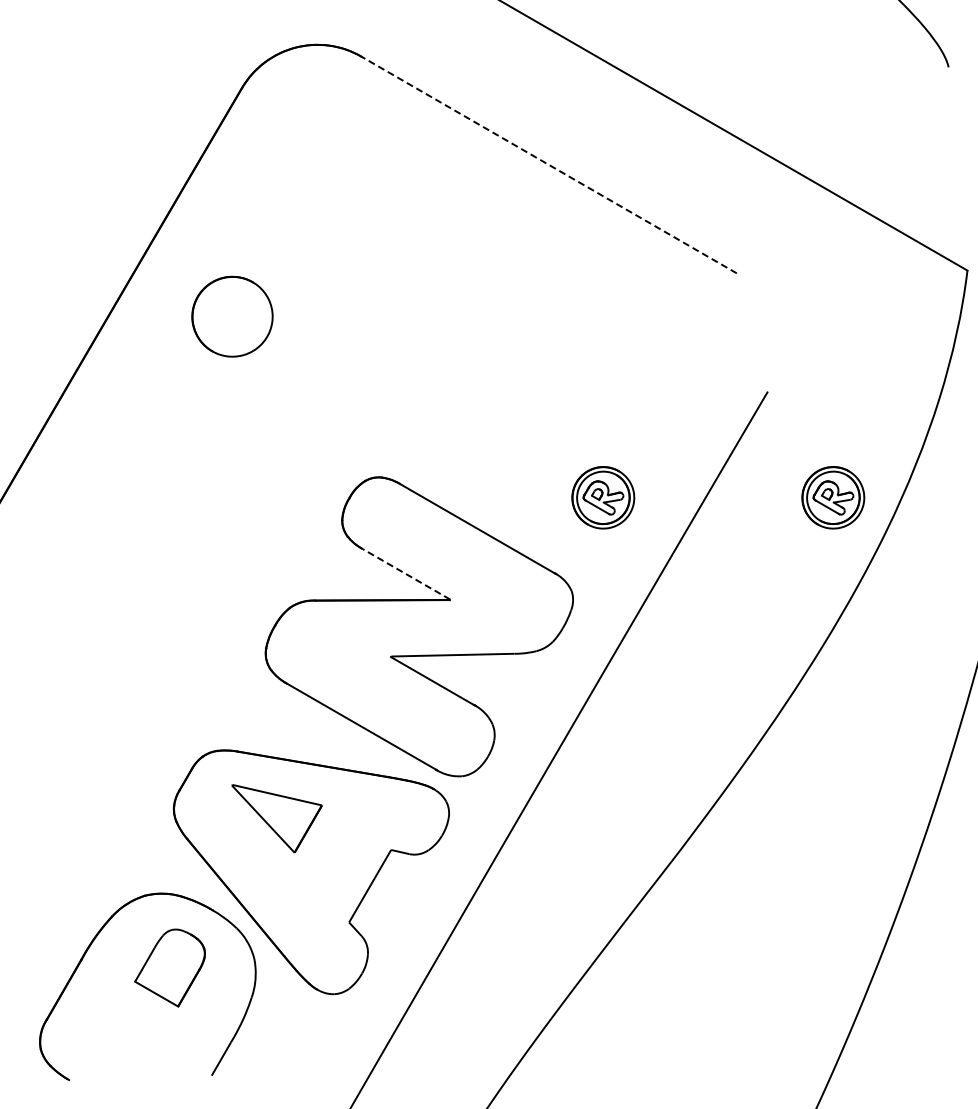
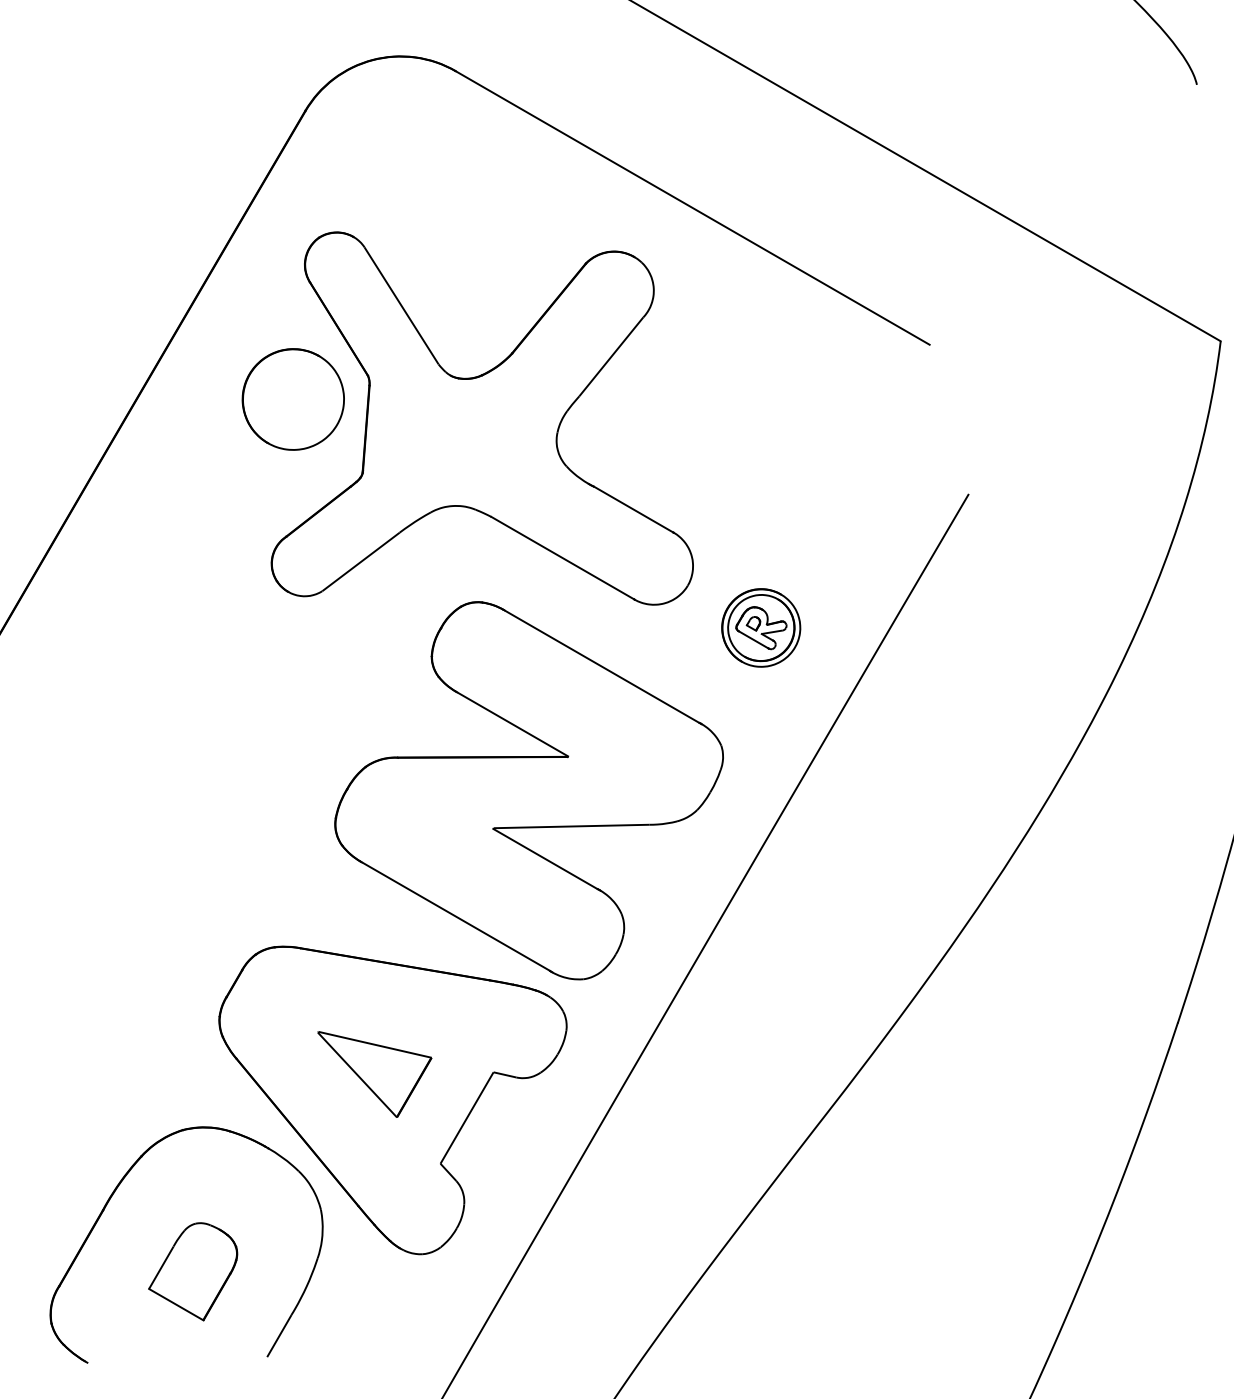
line: (549, 164) -> (693, 207), dashed -> solid
part: (382, 331) -> (482, 418), added
part: (833, 497) -> (1051, 627), removed
line: (406, 574) -> (512, 724), dashed -> solid
part: (276, 818) -> (374, 1074), moved
part: (169, 967) -> (192, 1271), moved

